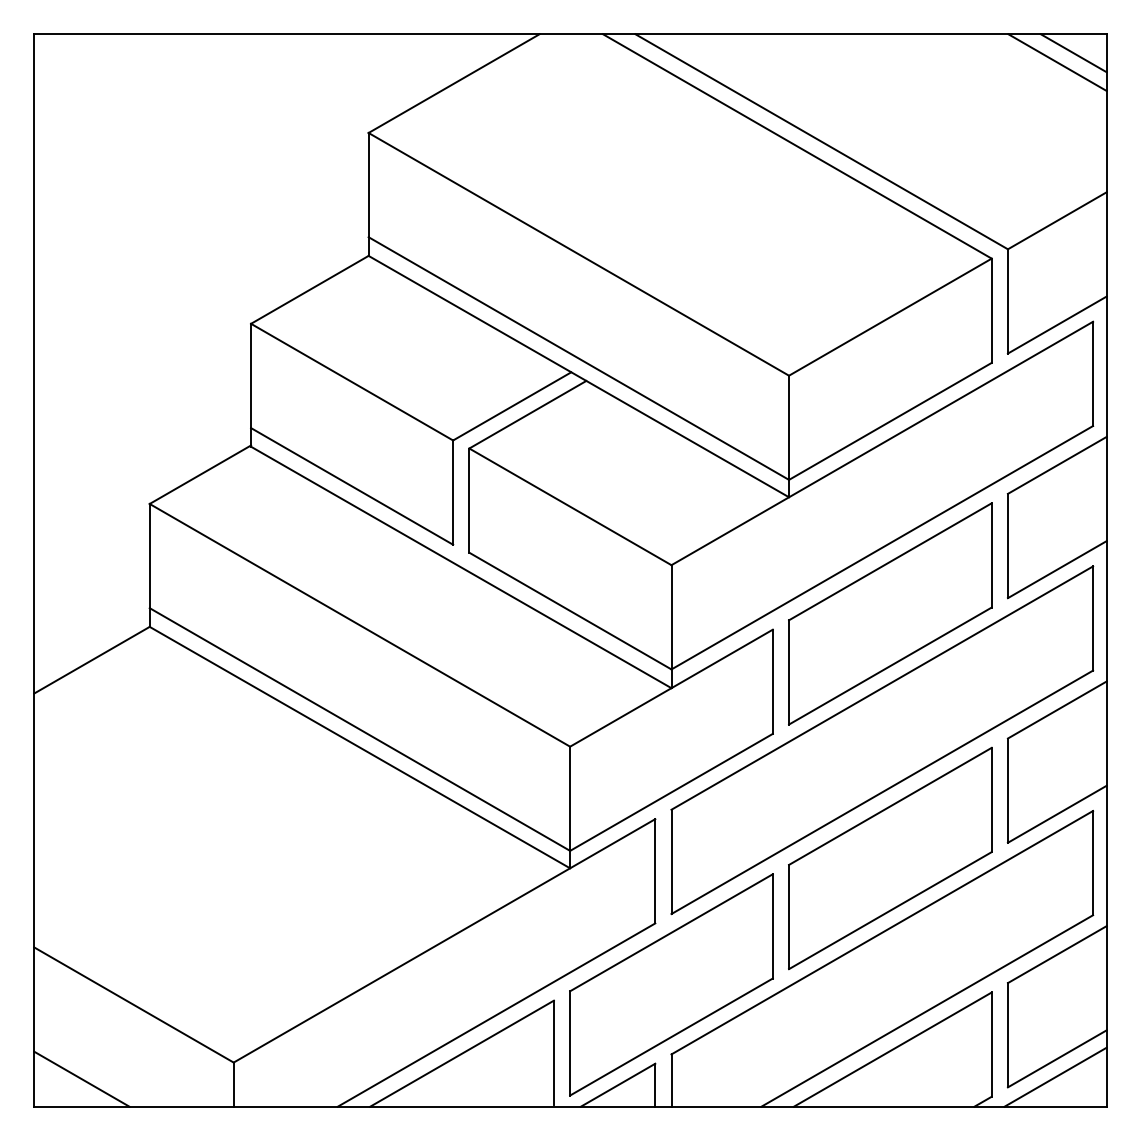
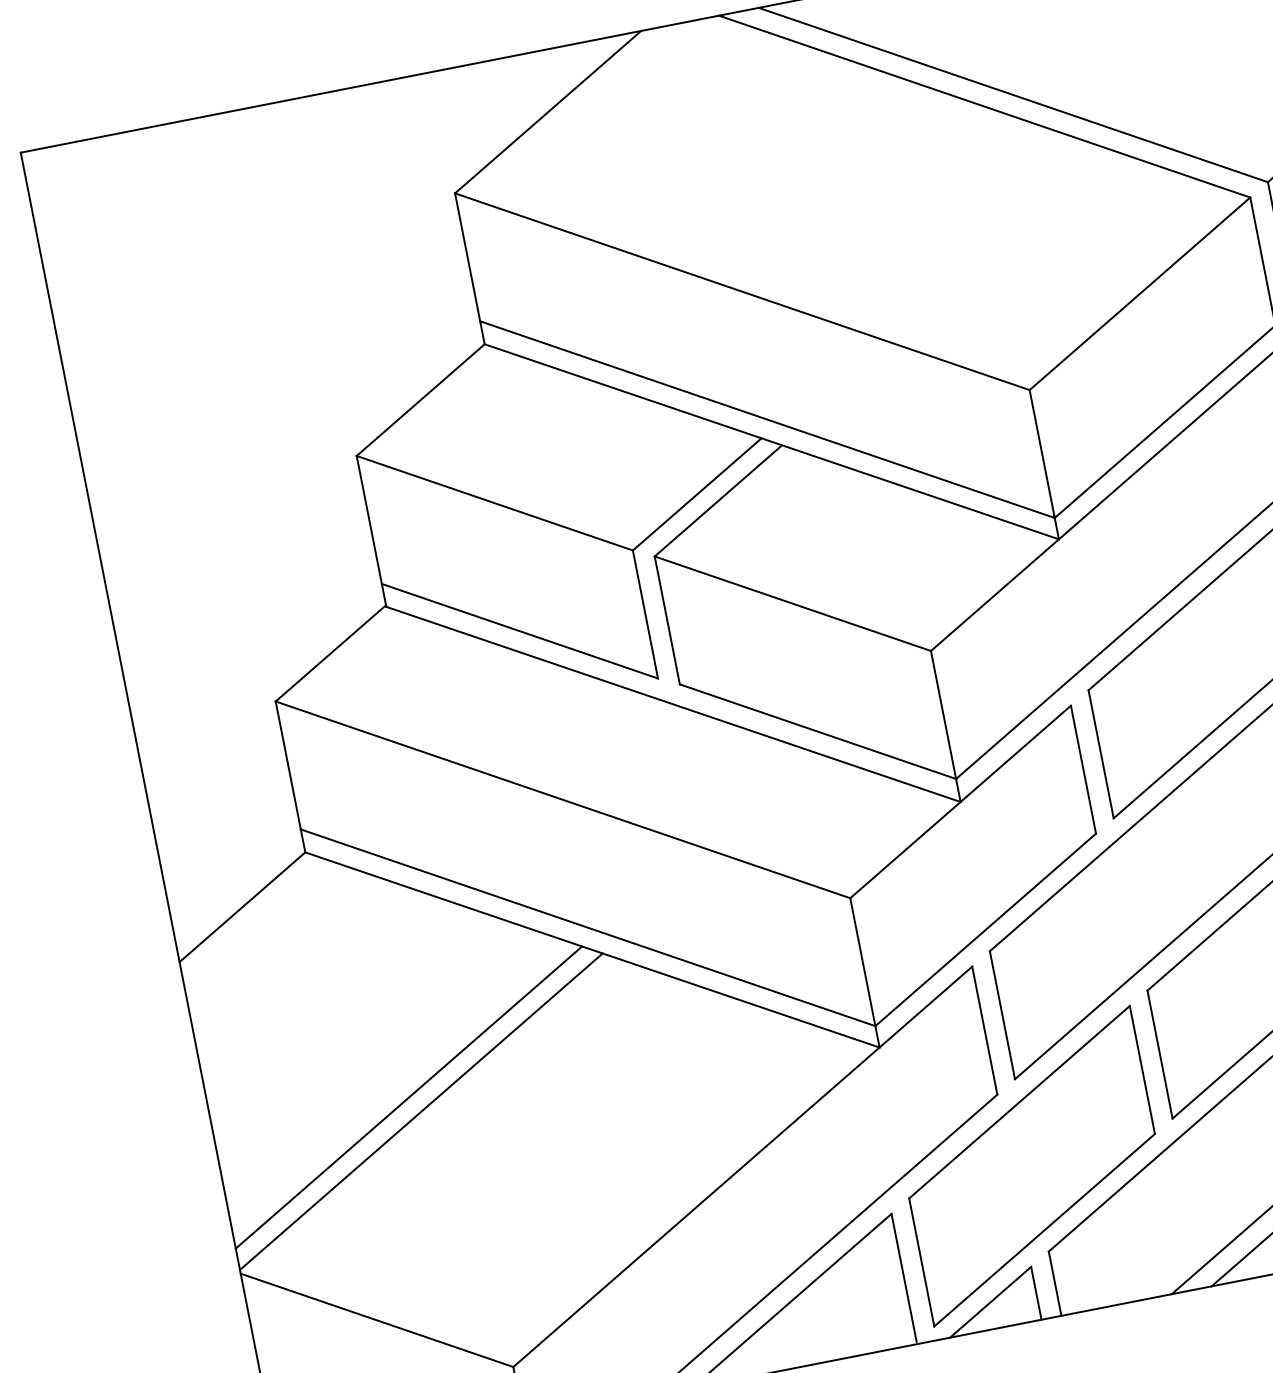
line: (193, 834) -> (409, 1096), added
line: (200, 847) -> (420, 1110), added

